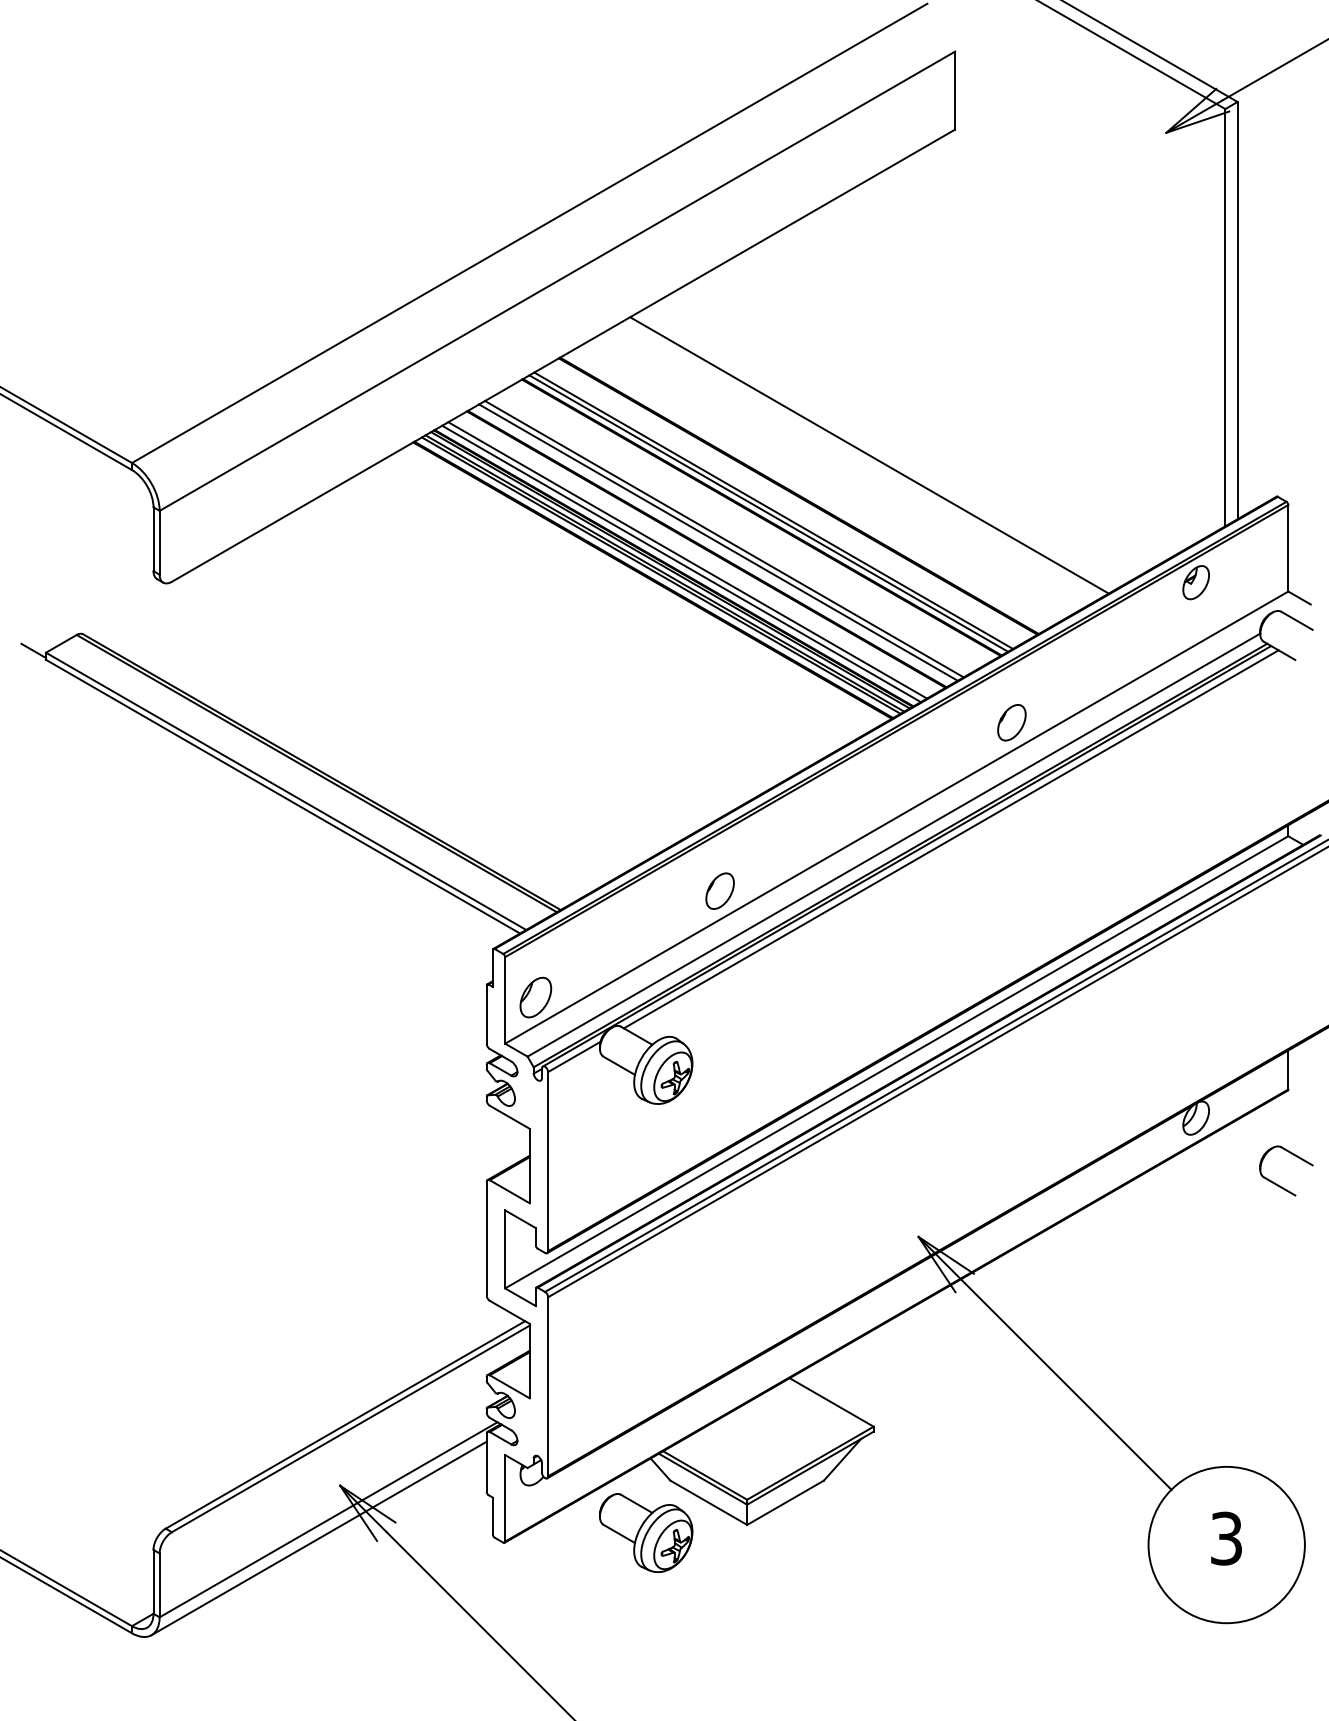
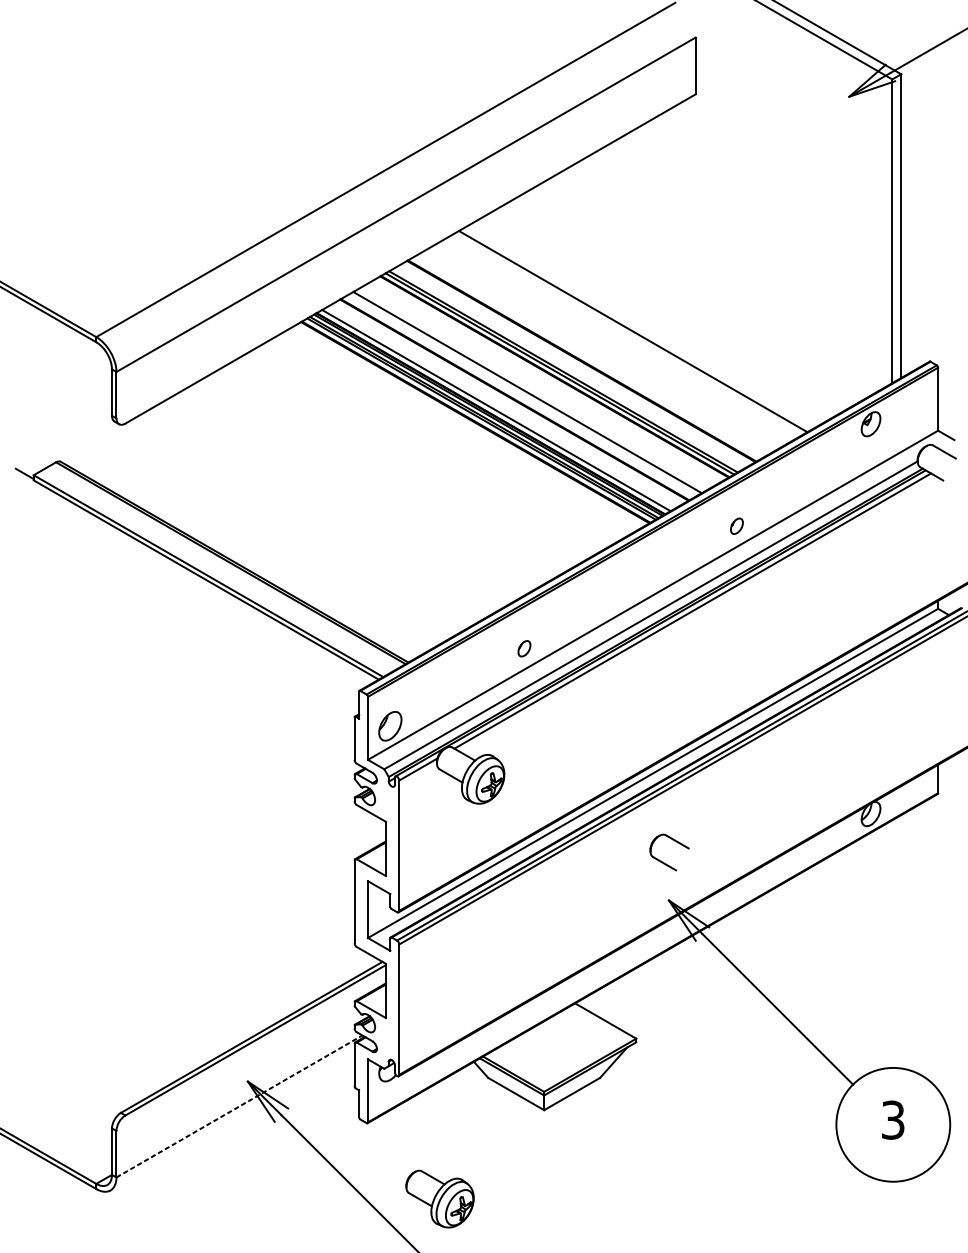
line: (718, 542) -> (523, 394), removed
line: (687, 560) -> (500, 408), removed
part: (1011, 722) -> (736, 526), size x0.6
part: (719, 890) -> (524, 648), size x0.6
part: (1278, 1184) -> (663, 862), moved
line: (329, 1519) -> (240, 1106), solid -> dashed
part: (646, 1532) -> (440, 1198), moved
line: (318, 1538) -> (232, 1120), removed

